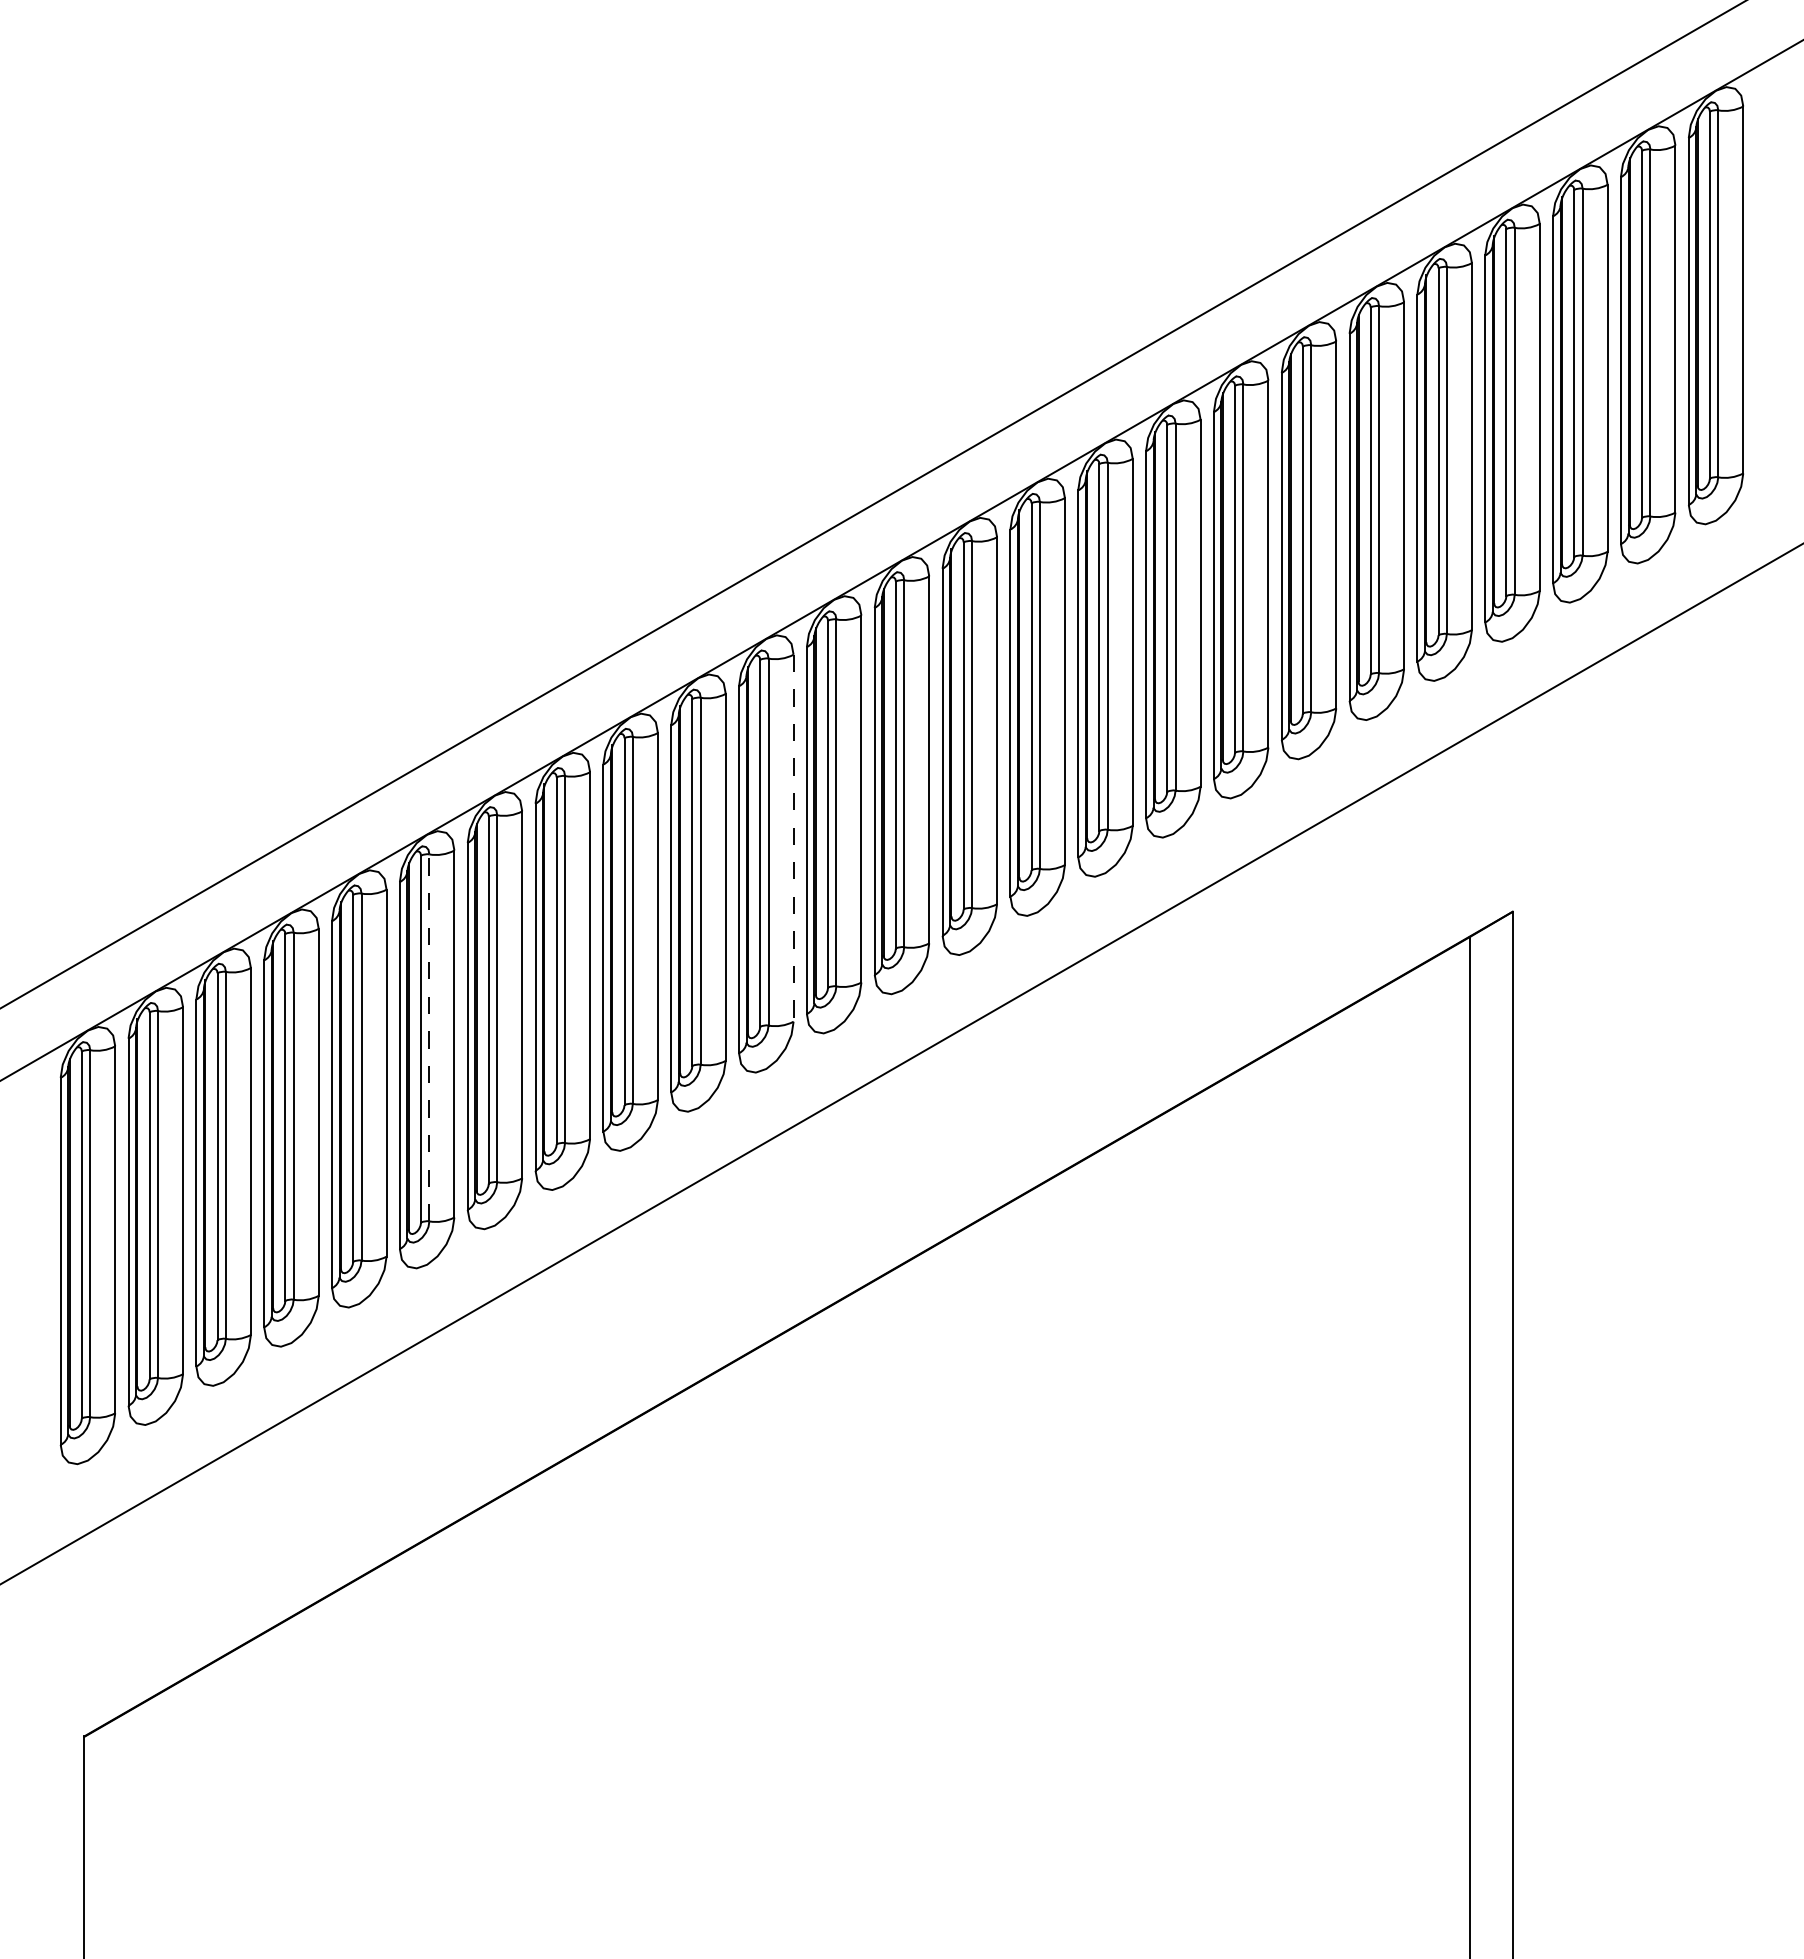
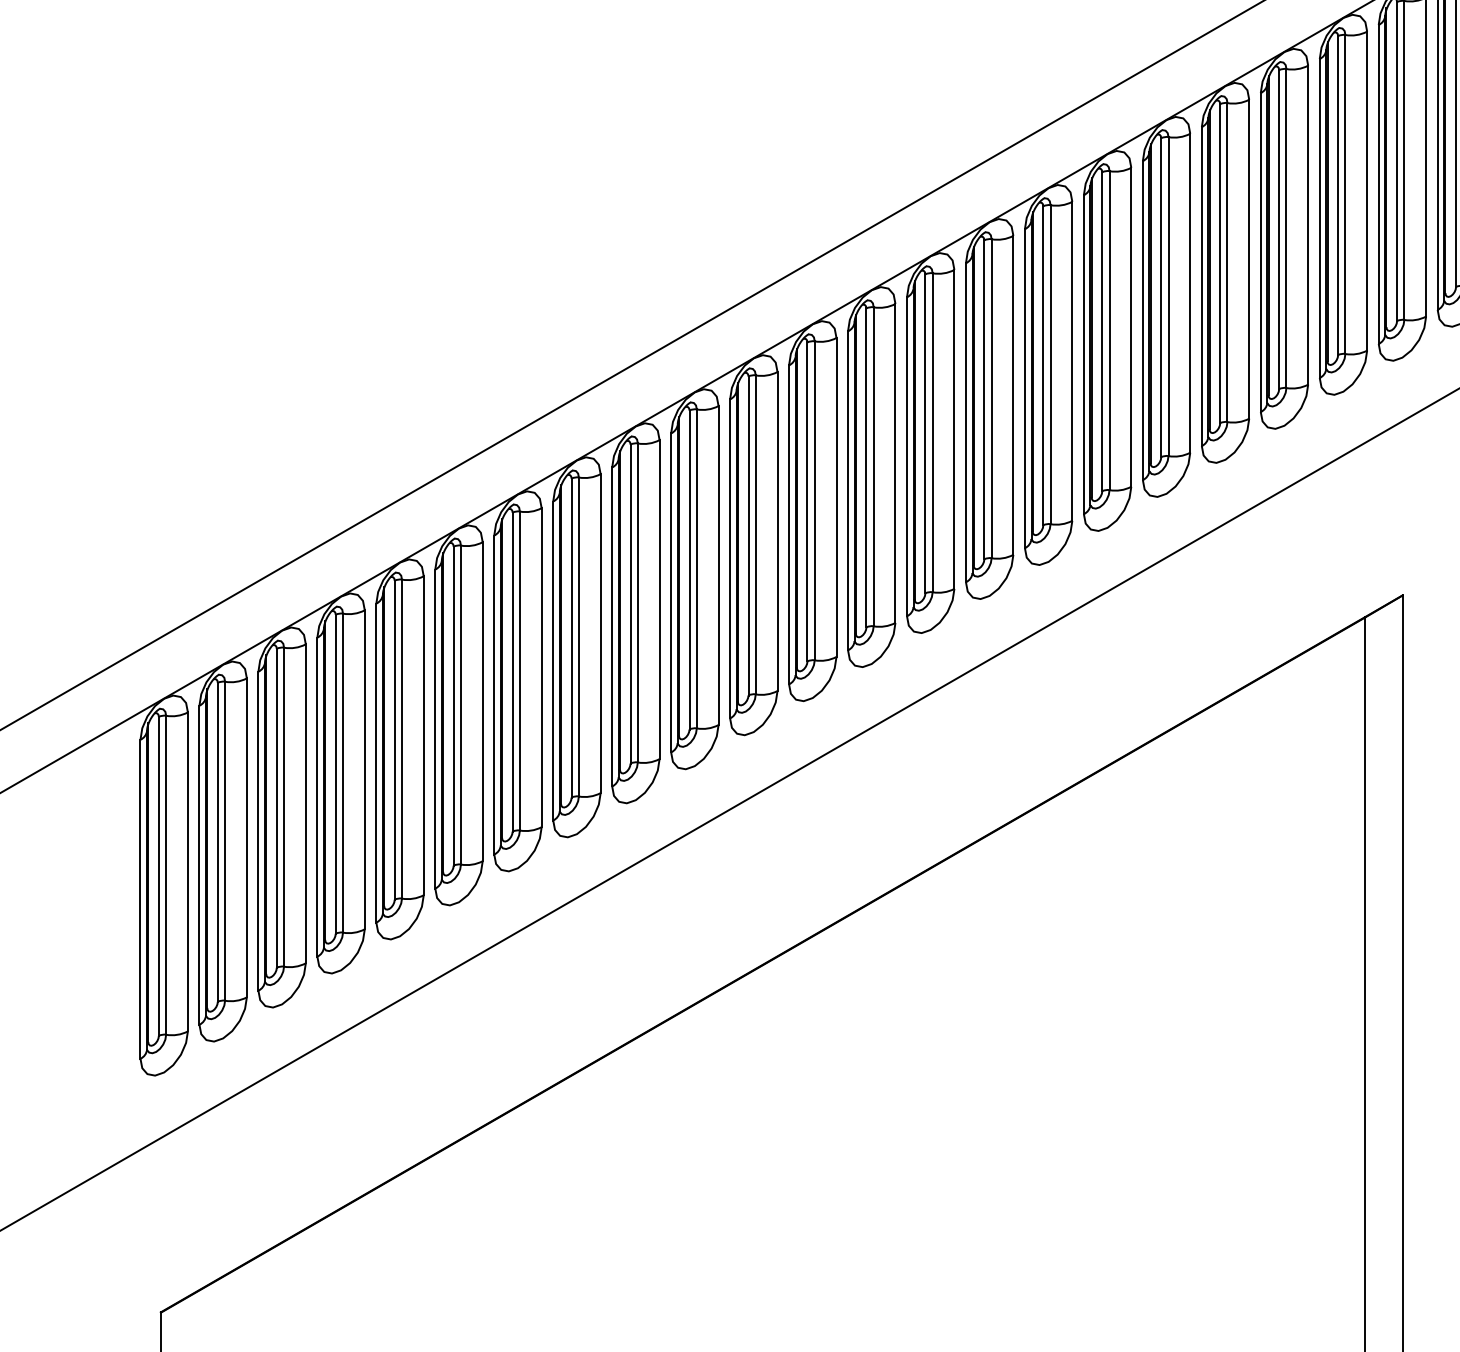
line: (793, 838) -> (777, 531), dashed -> solid
line: (429, 1037) -> (461, 704), dashed -> solid

